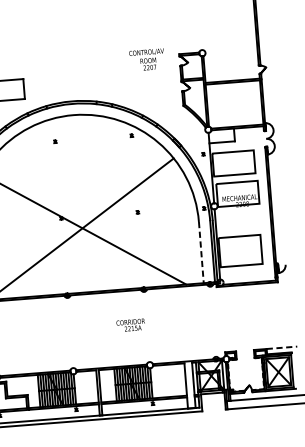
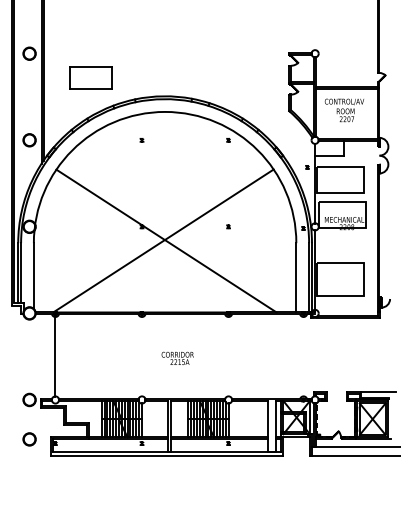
text: (146, 60) -> (343, 110), moved
line: (201, 252) -> (296, 277), dashed -> solid
text: (130, 324) -> (177, 357), moved
line: (282, 348) -> (379, 392), dashed -> solid

